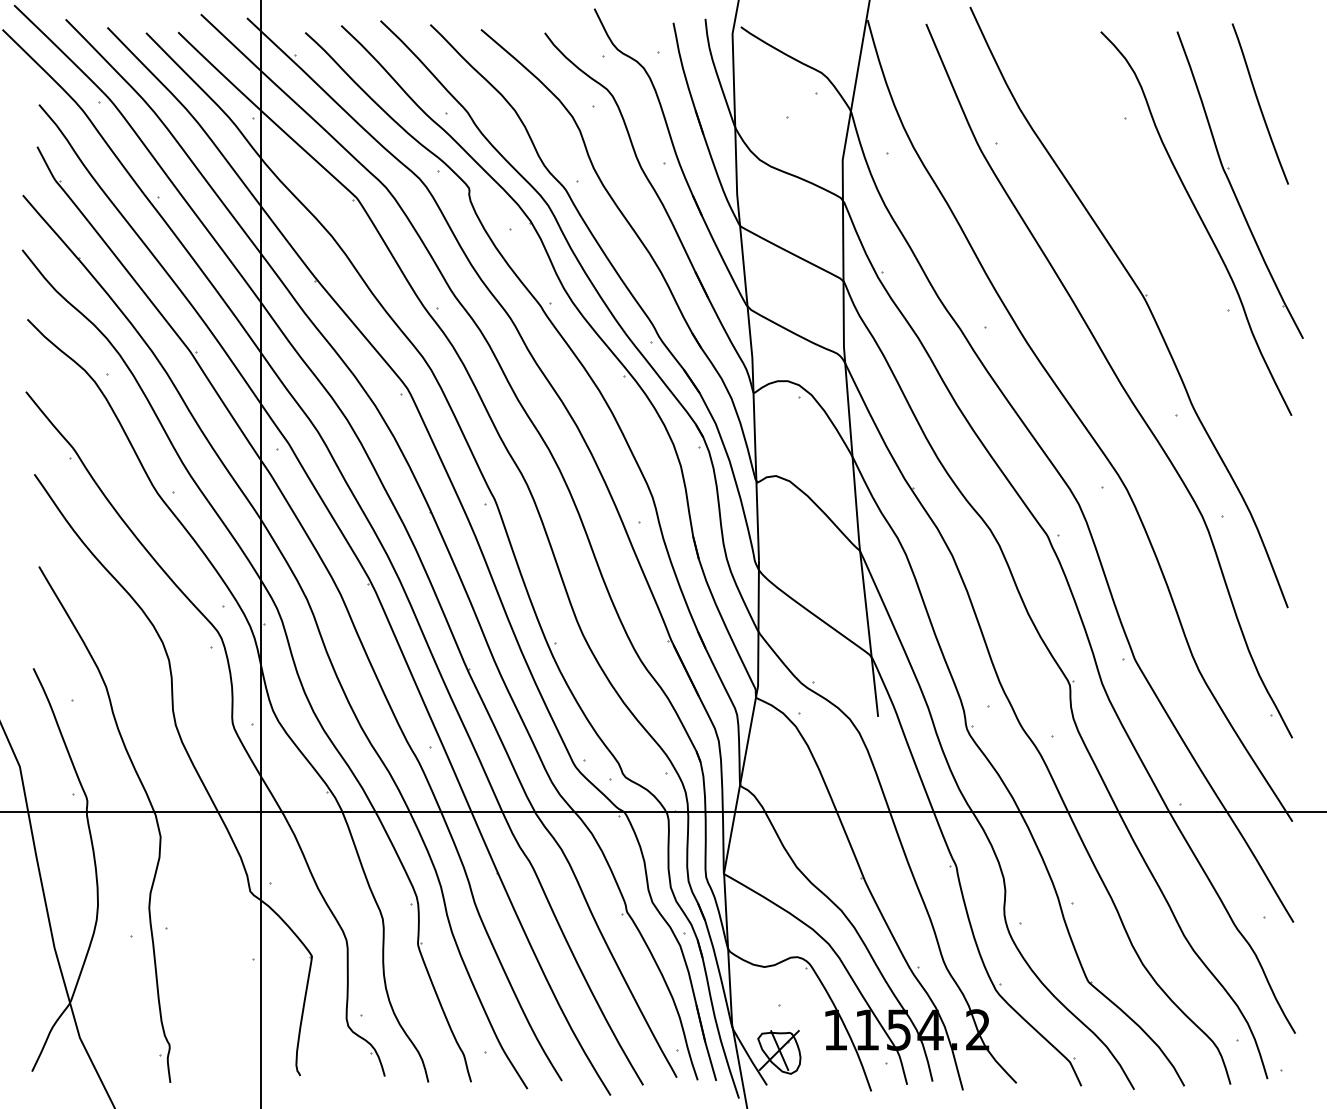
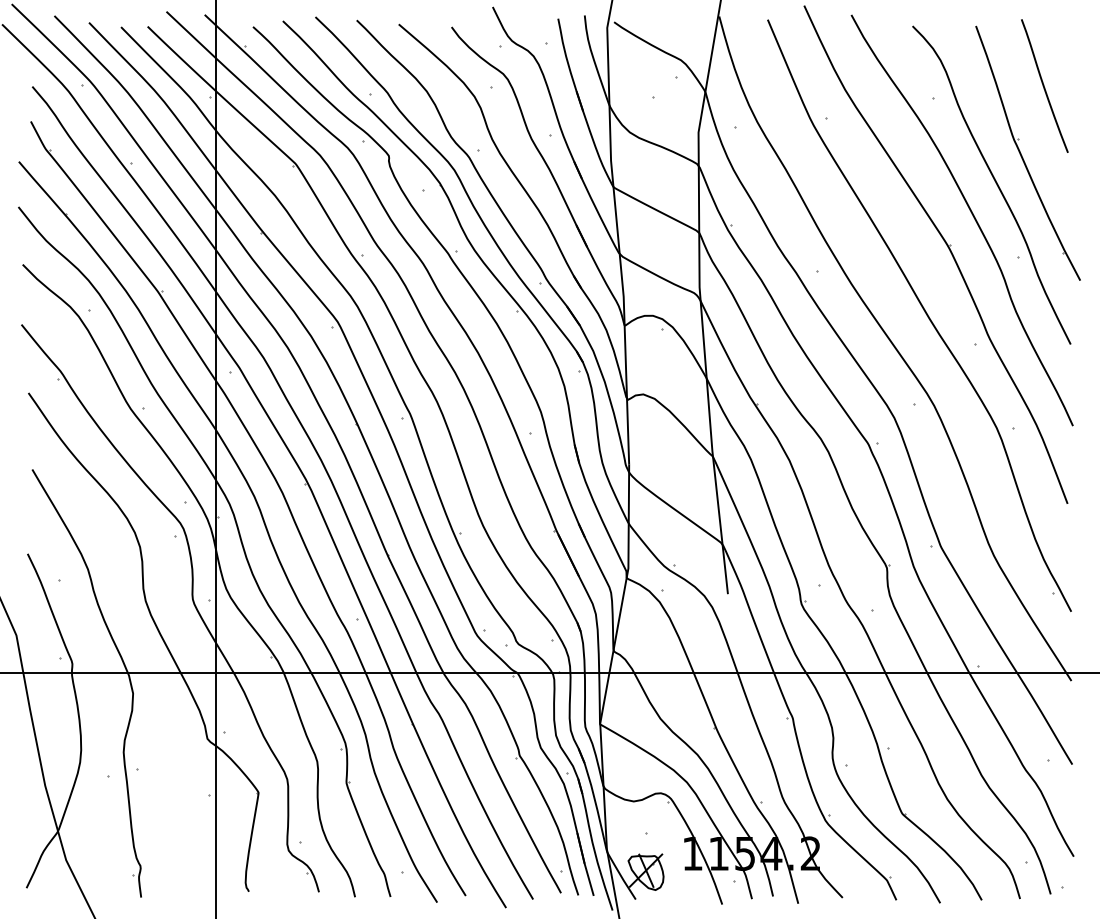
curve: (1172, 259) -> (971, 214), added

